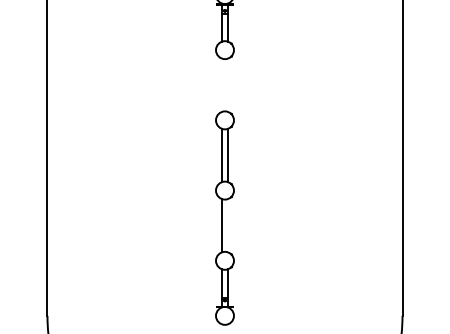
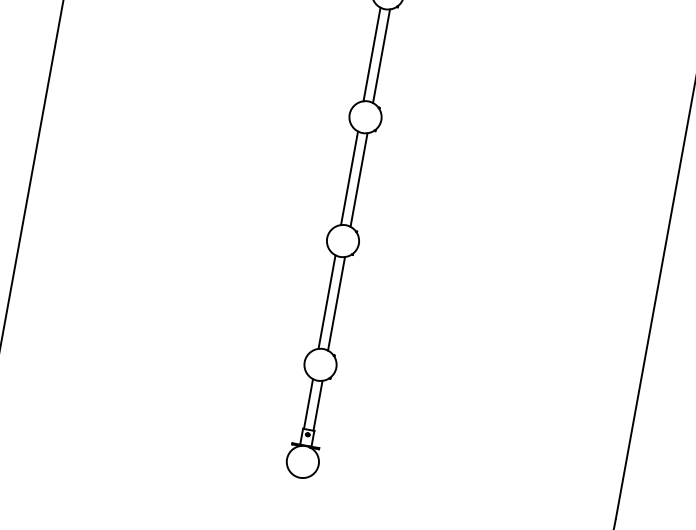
line: (222, 84) -> (372, 53), added
line: (227, 84) -> (381, 54), added
line: (227, 225) -> (336, 303), added

